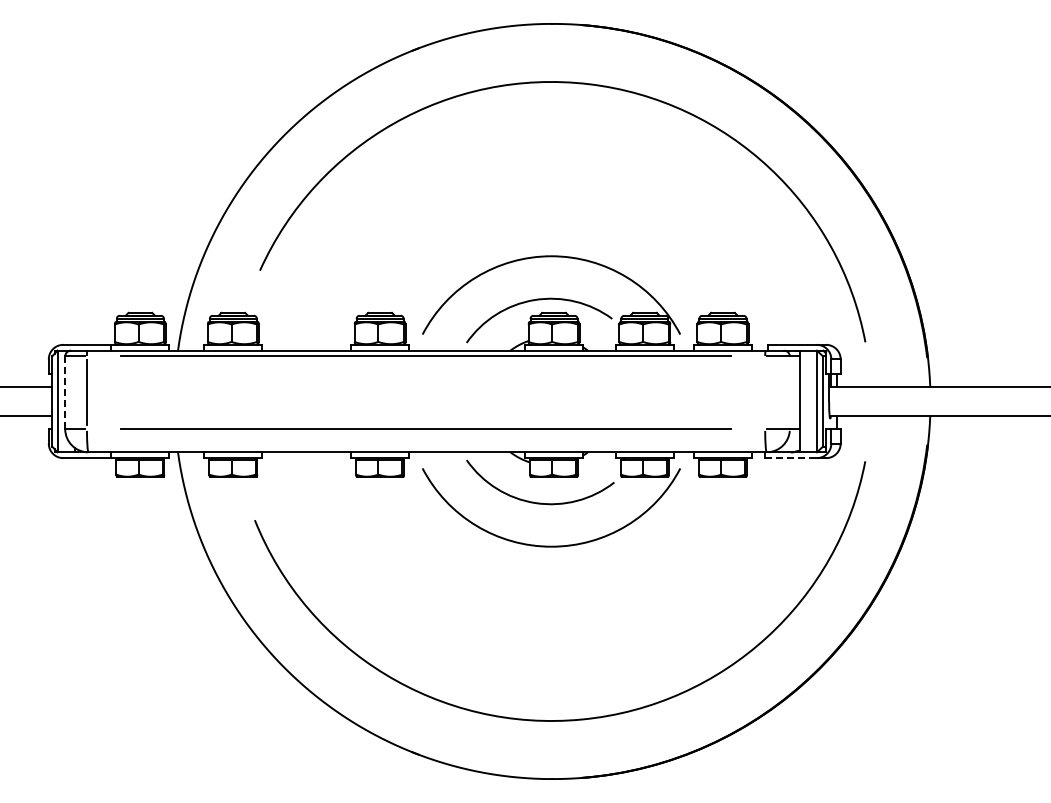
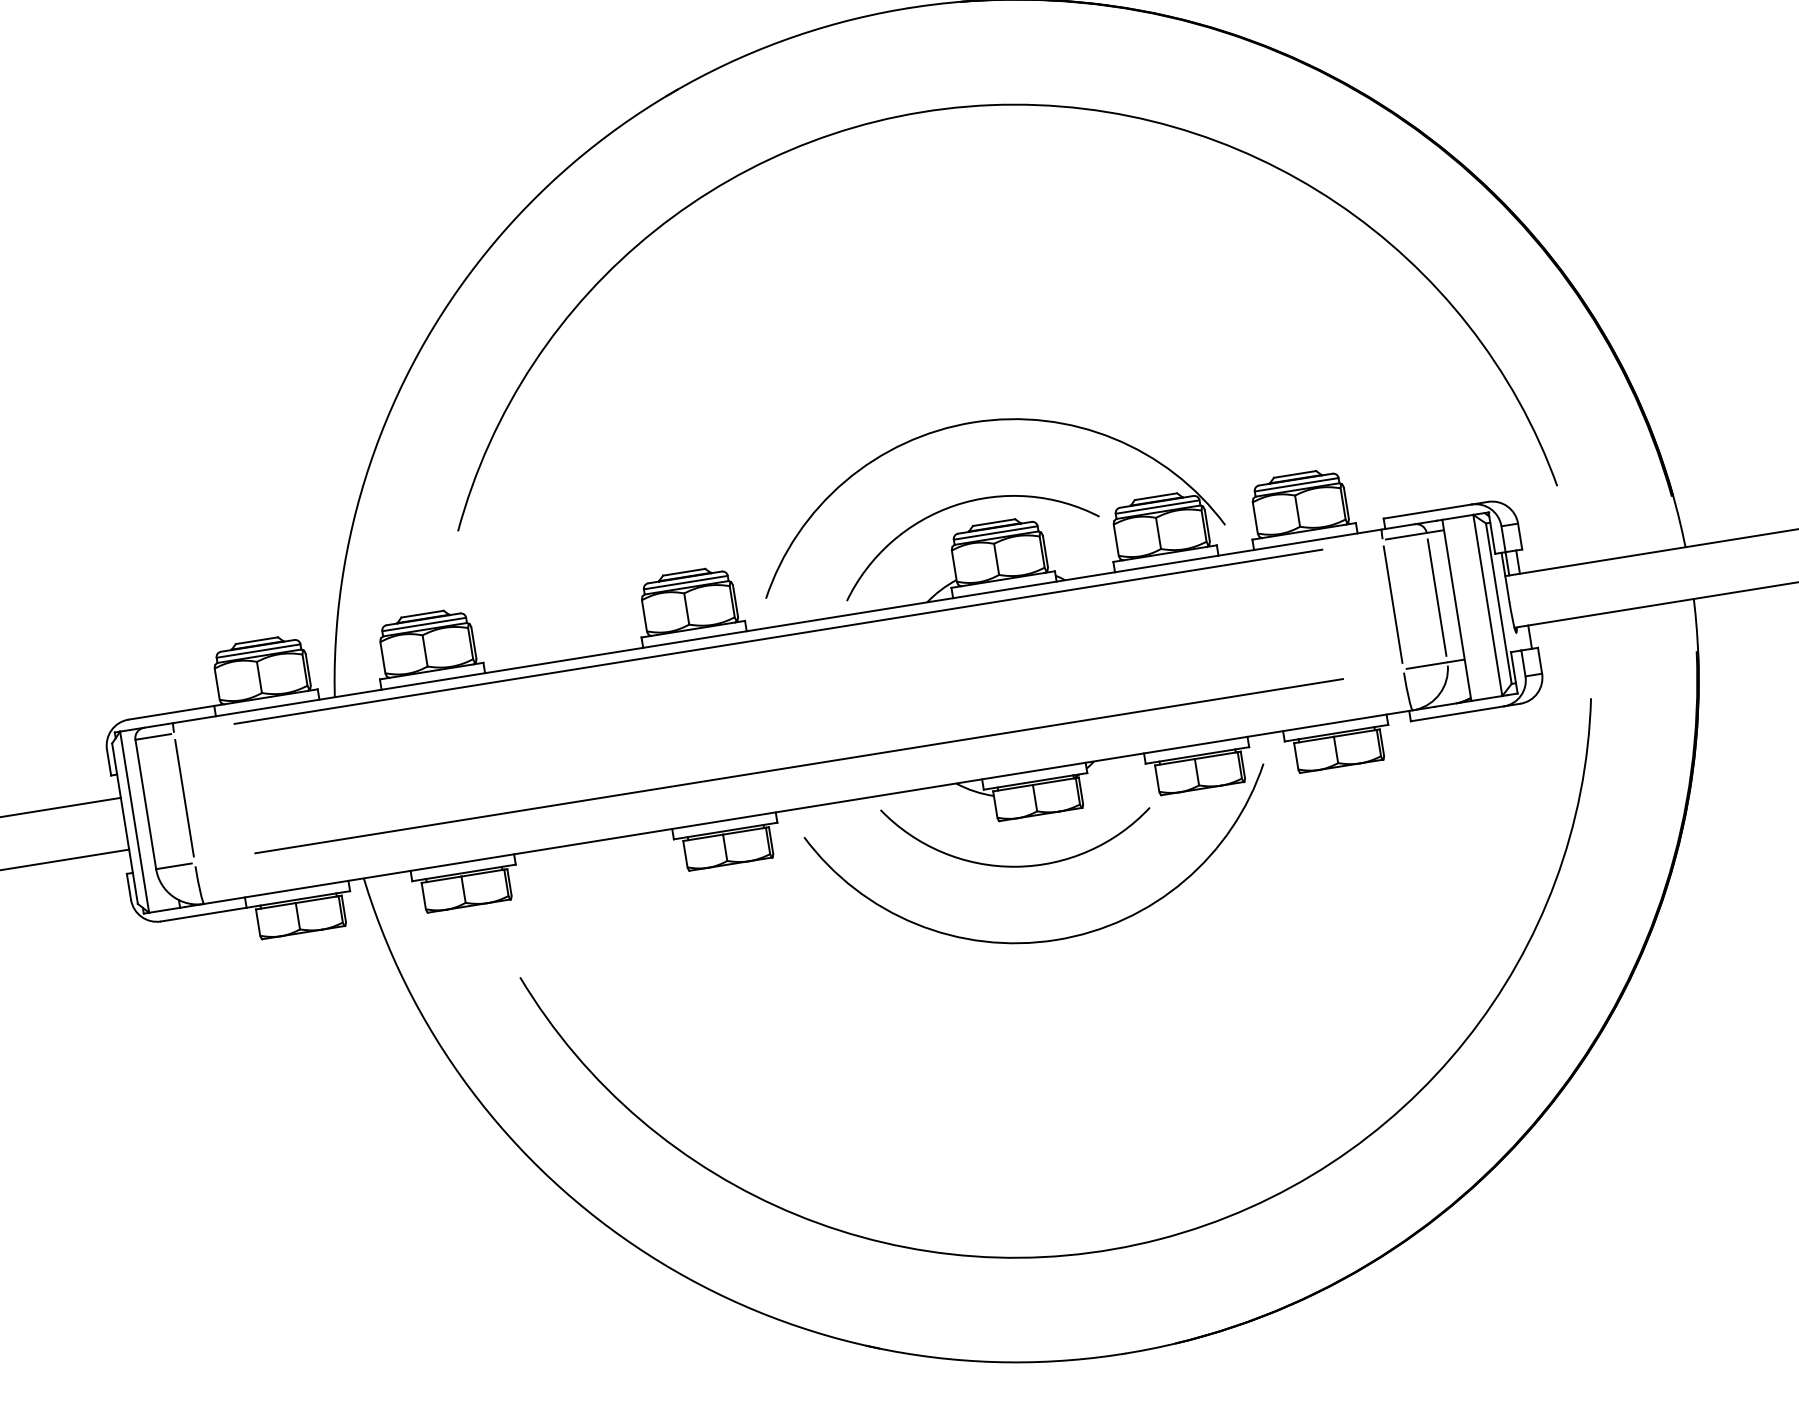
line: (765, 392) -> (1393, 604), added
line: (789, 392) -> (1436, 597), added
line: (65, 393) -> (146, 805), dashed -> solid
line: (791, 458) -> (1458, 714), dashed -> solid

